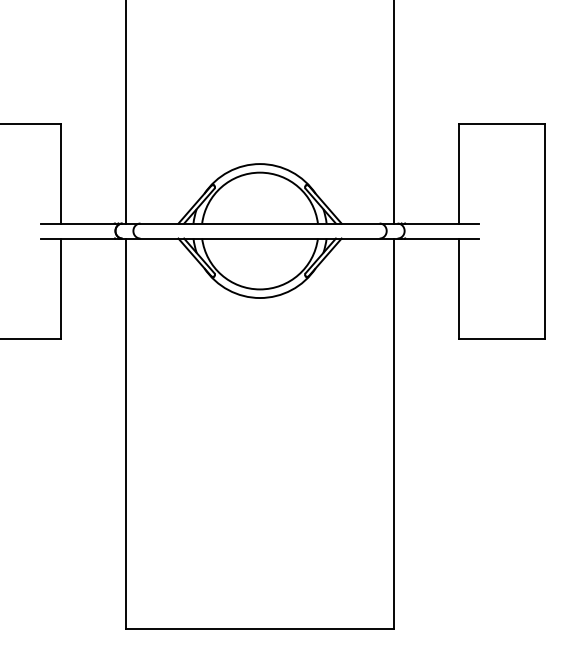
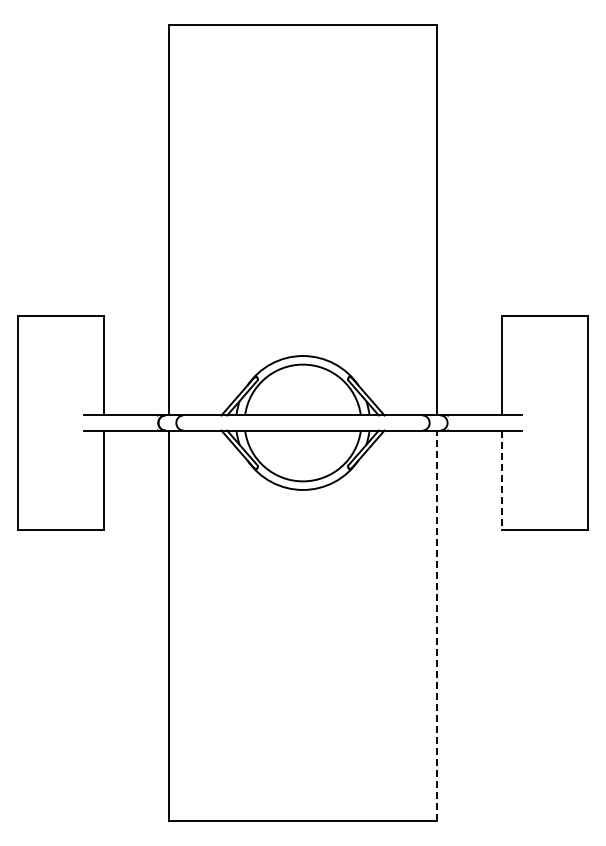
line: (458, 288) -> (501, 480), solid -> dashed
line: (394, 433) -> (437, 625), solid -> dashed

